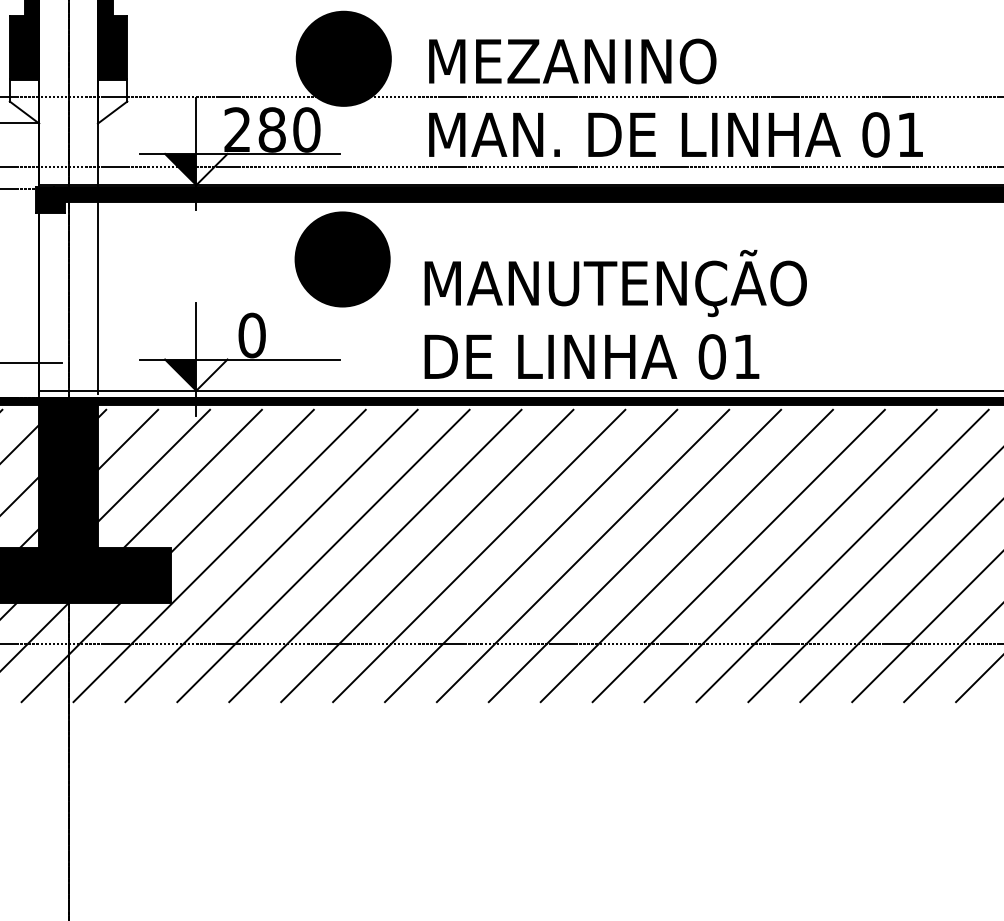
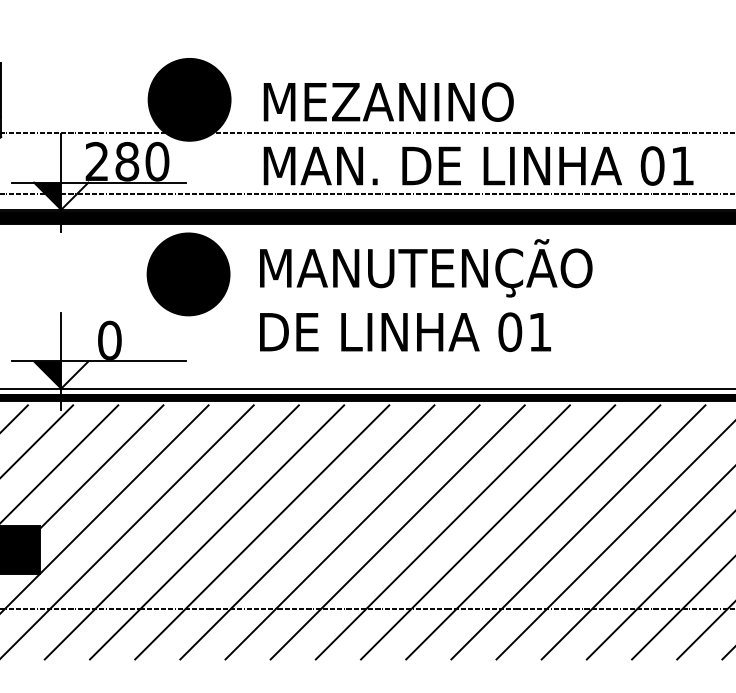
text: (615, 314) -> (425, 295), moved

